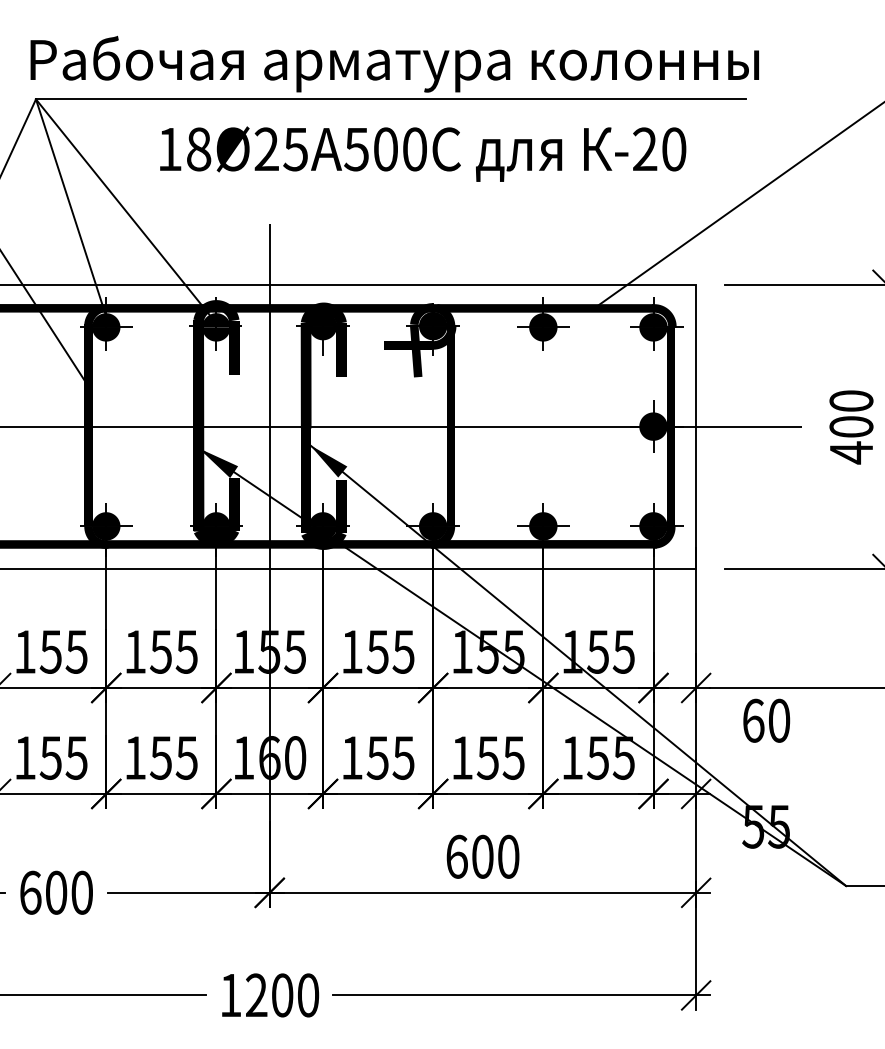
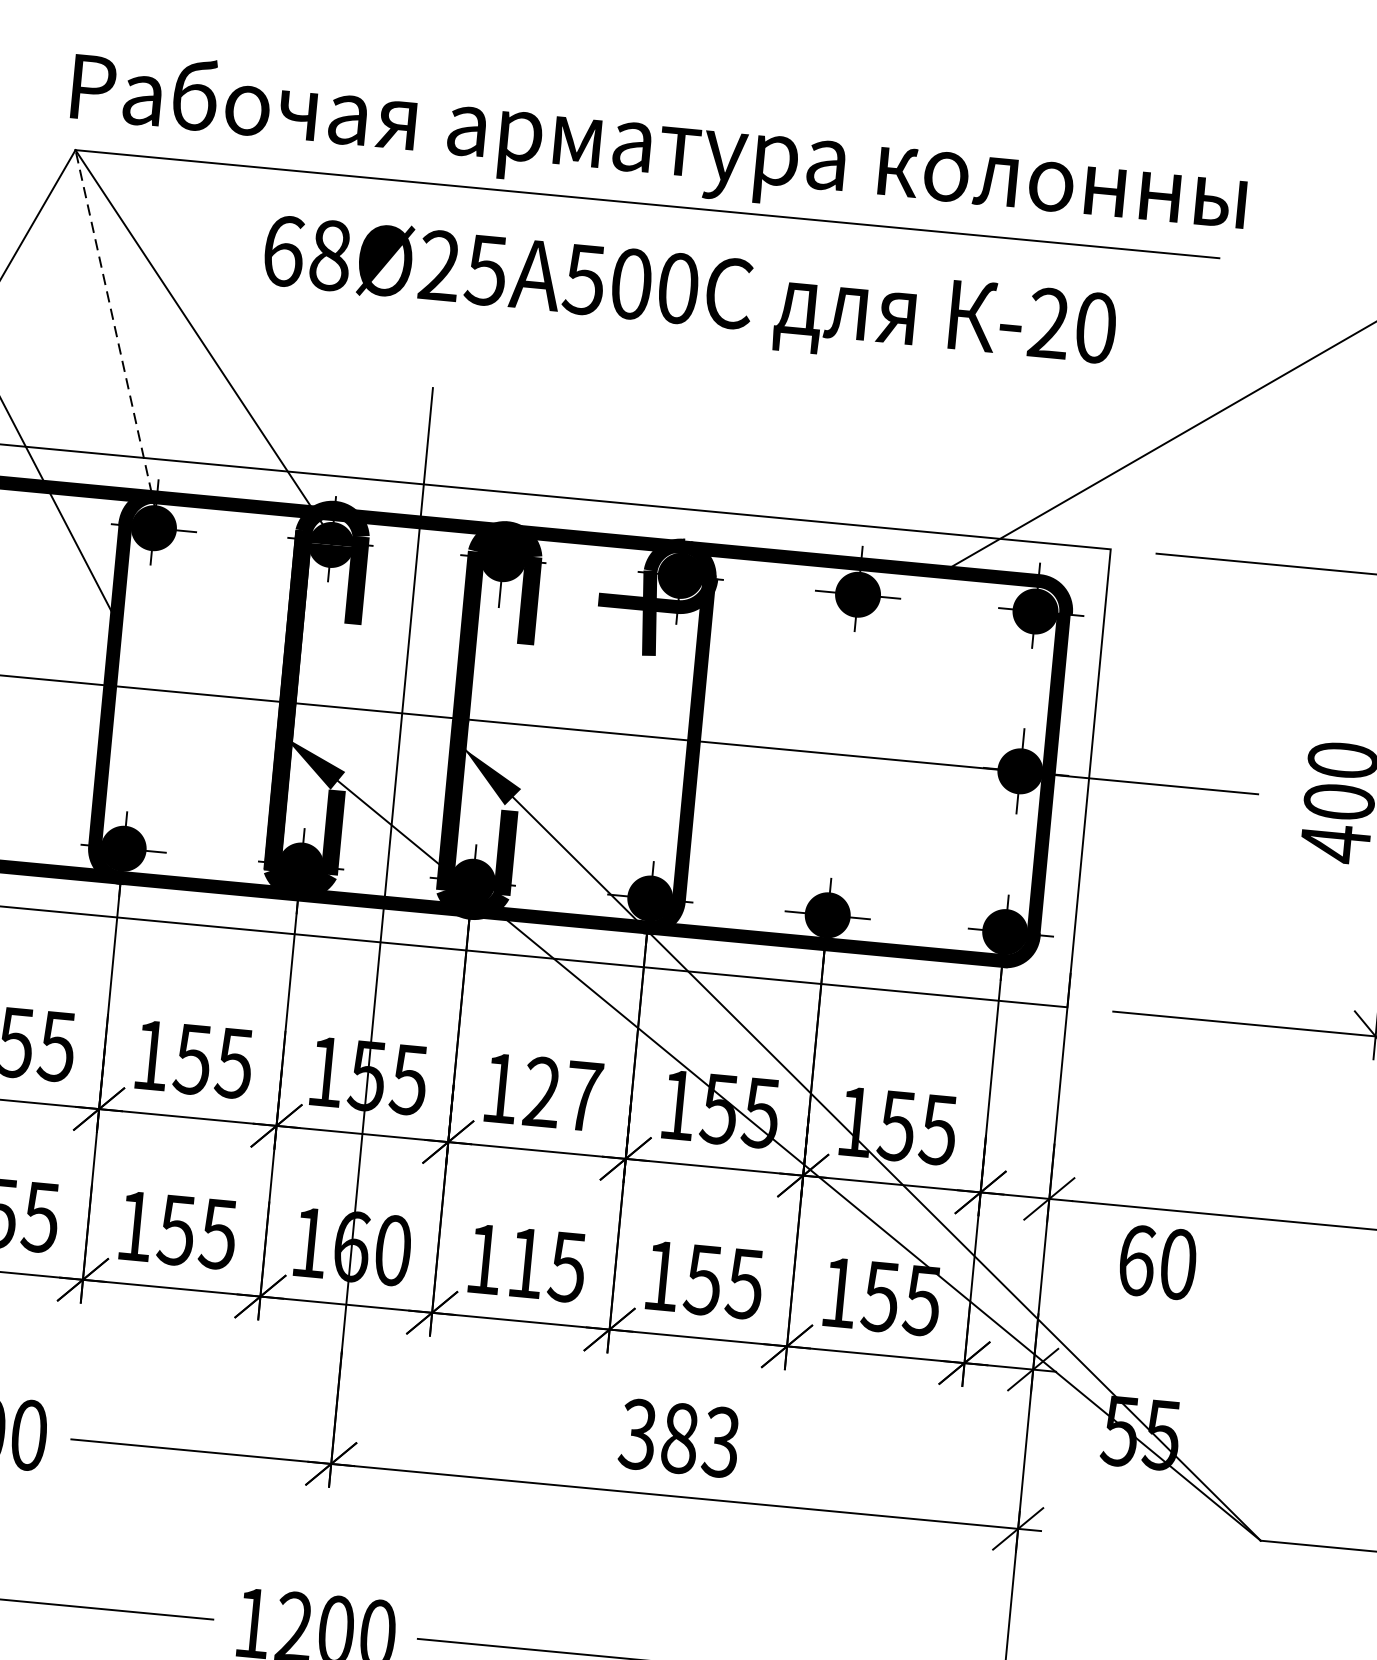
text: (170, 149) -> (284, 251), 18Ø25 -> 68Ø25
line: (71, 207) -> (116, 329), solid -> dashed
text: (390, 651) -> (562, 1093), 155 -> 127
text: (377, 757) -> (525, 1262), 155 -> 115
text: (482, 856) -> (679, 1437), 600 -> 383

